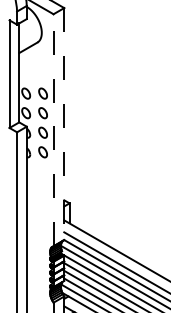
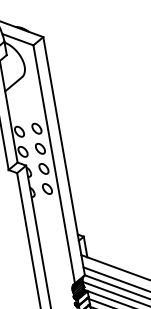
line: (64, 124) -> (64, 156), dashed -> solid
line: (53, 129) -> (54, 163), dashed -> solid

